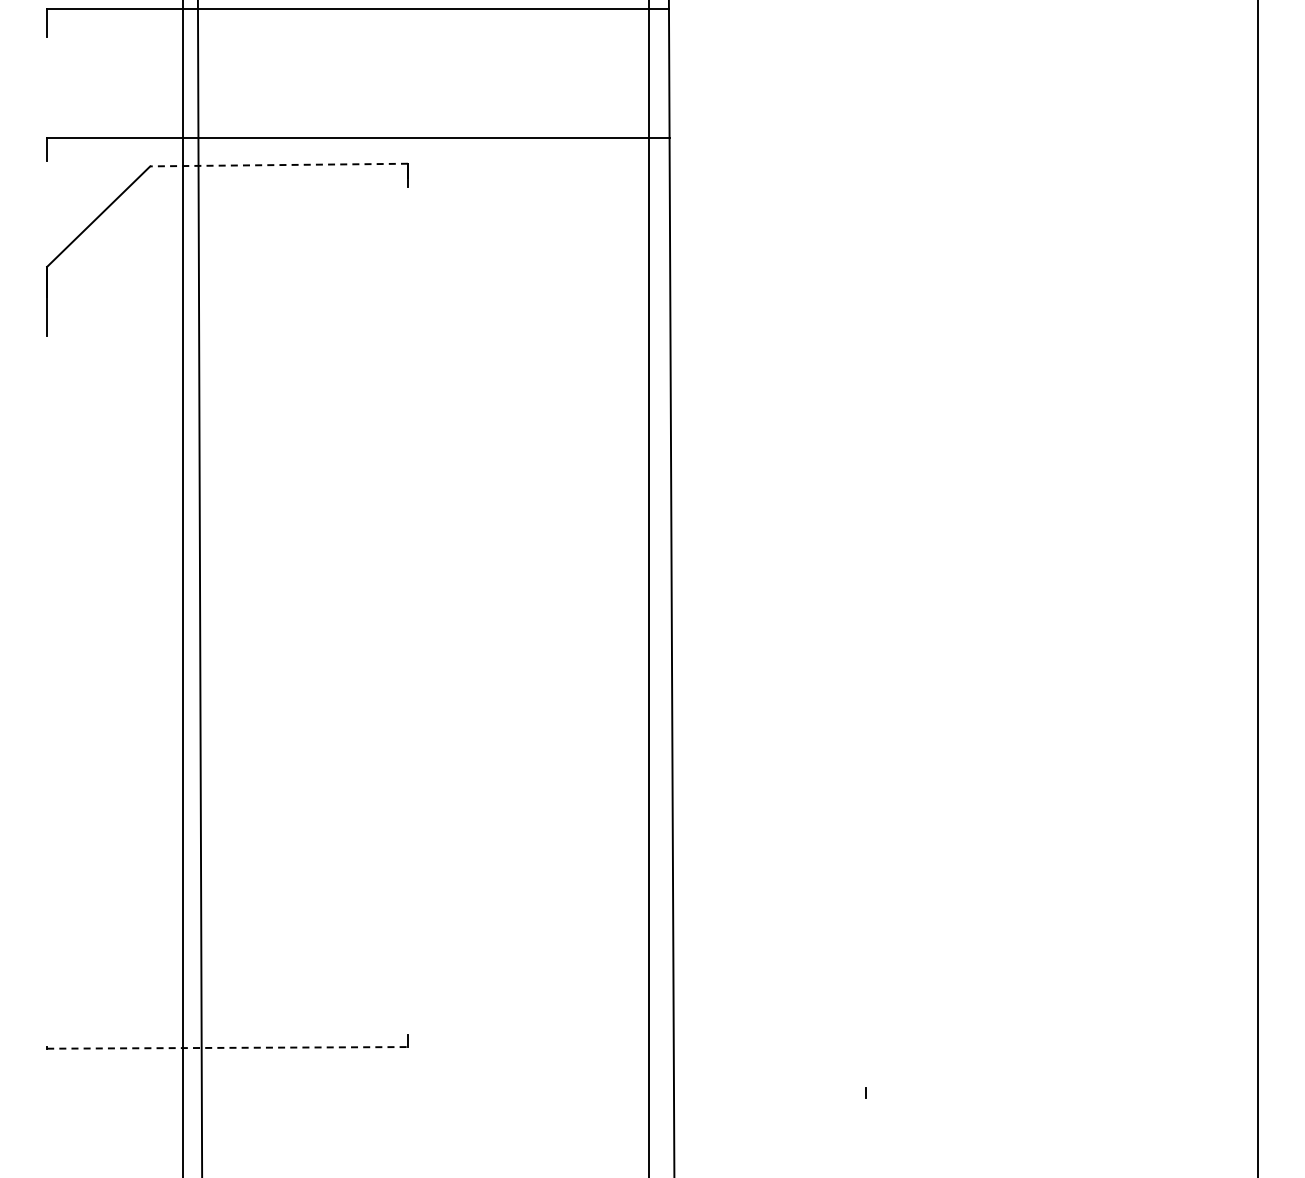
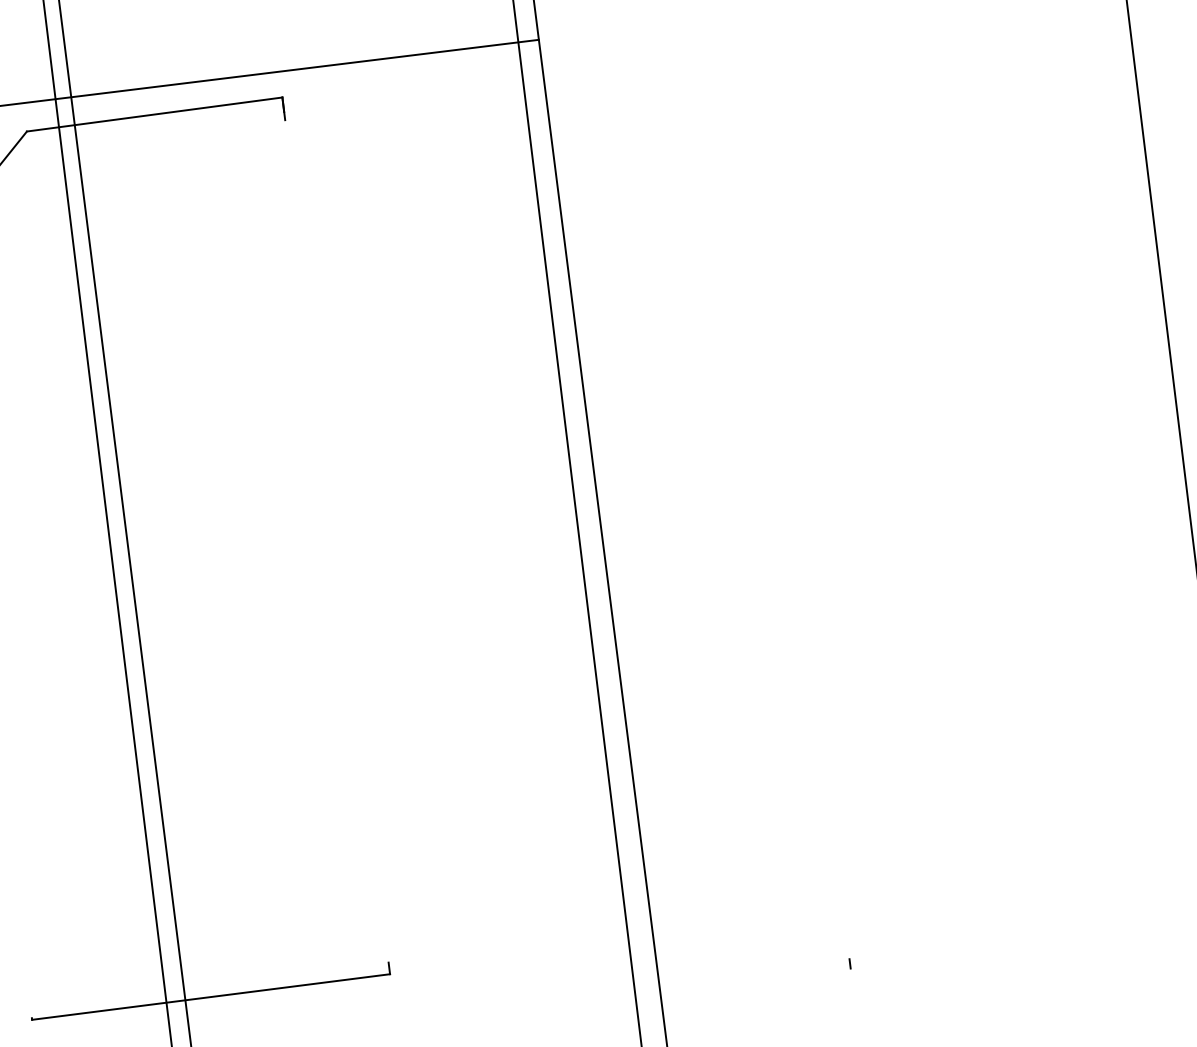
line: (279, 165) -> (155, 114), dashed -> solid
line: (228, 1047) -> (211, 996), dashed -> solid

